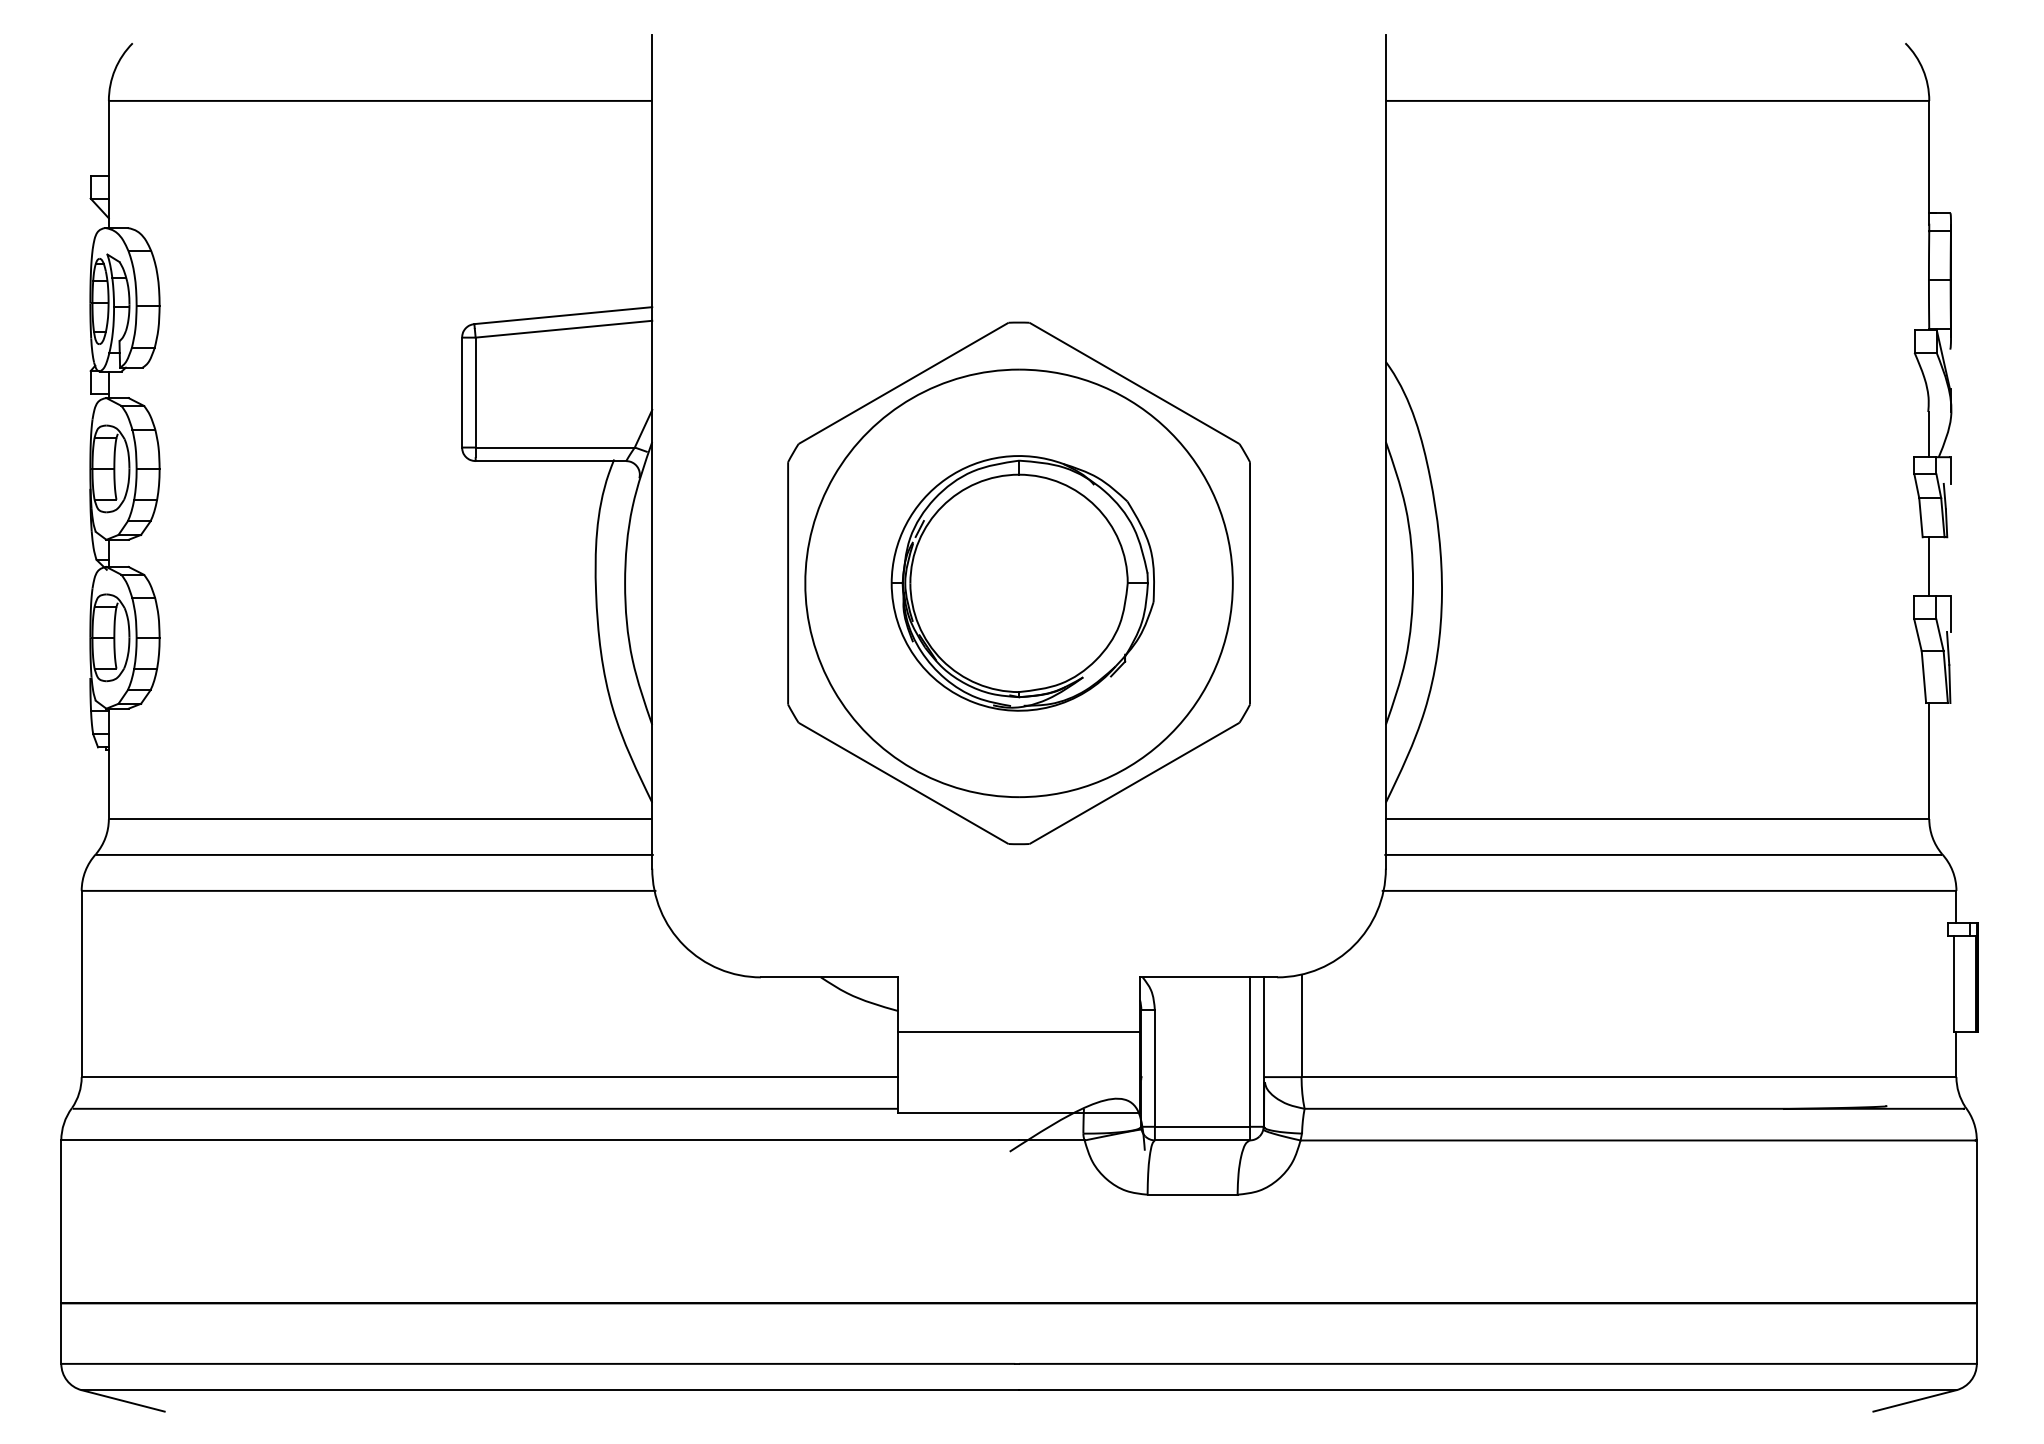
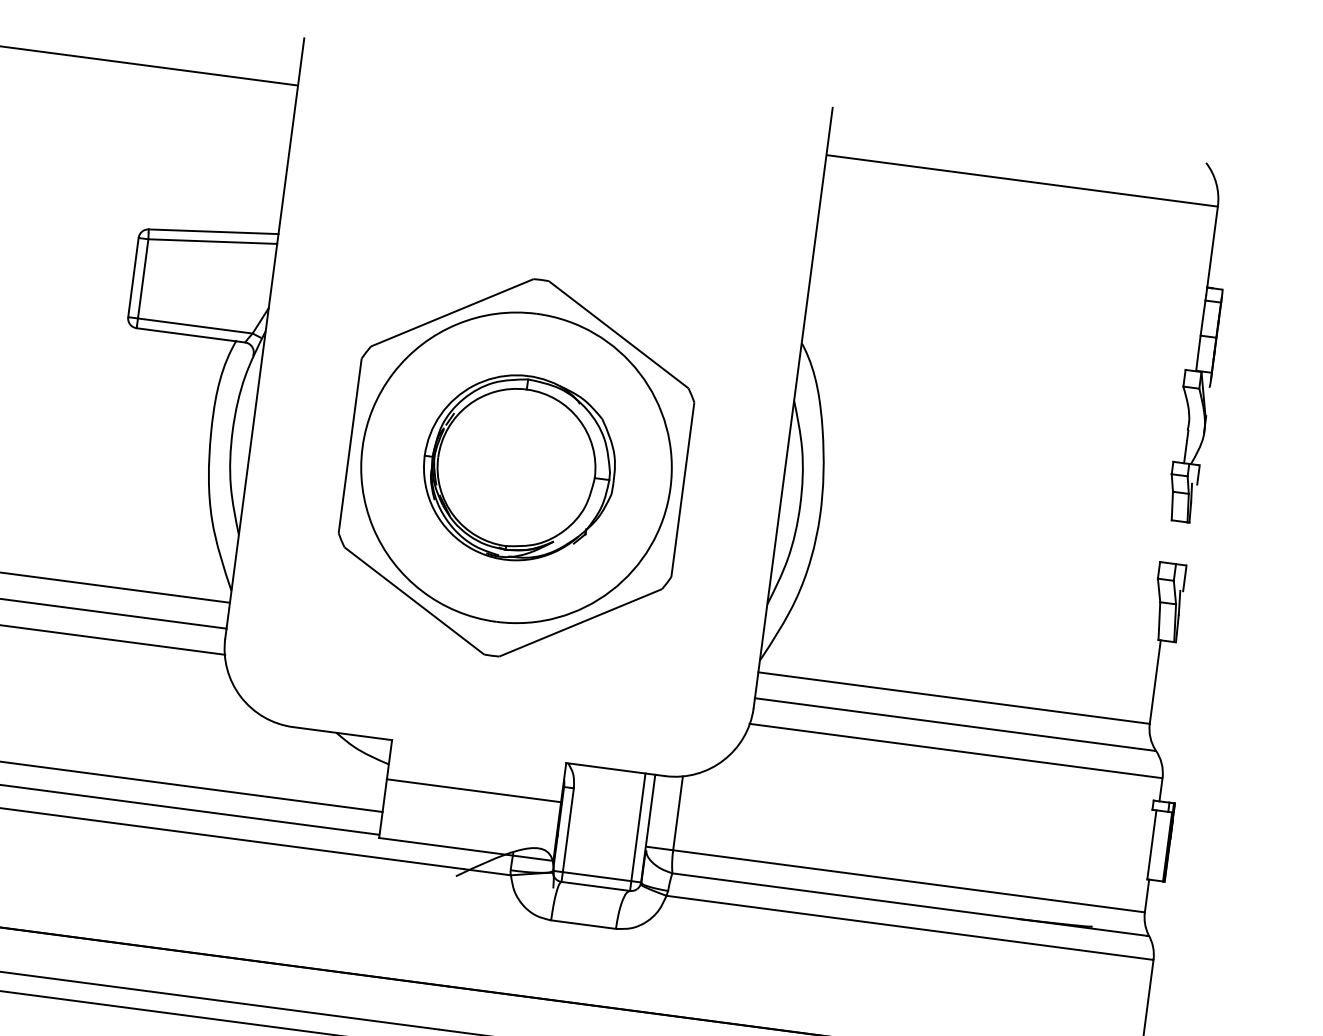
line: (1929, 566) -> (1173, 542), removed

